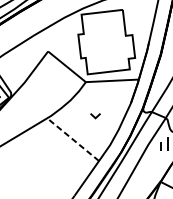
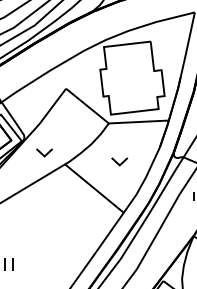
part: (29, 107) -> (44, 152), added
part: (95, 115) -> (119, 161), size x1.43
line: (73, 139) -> (94, 188), dashed -> solid

